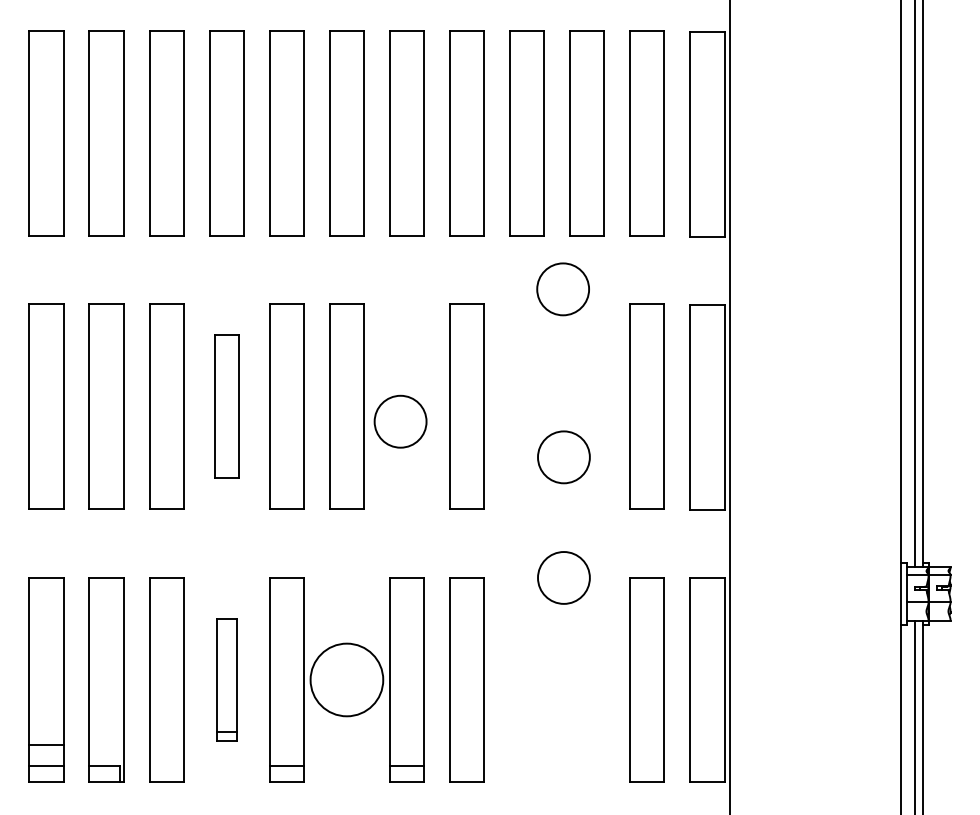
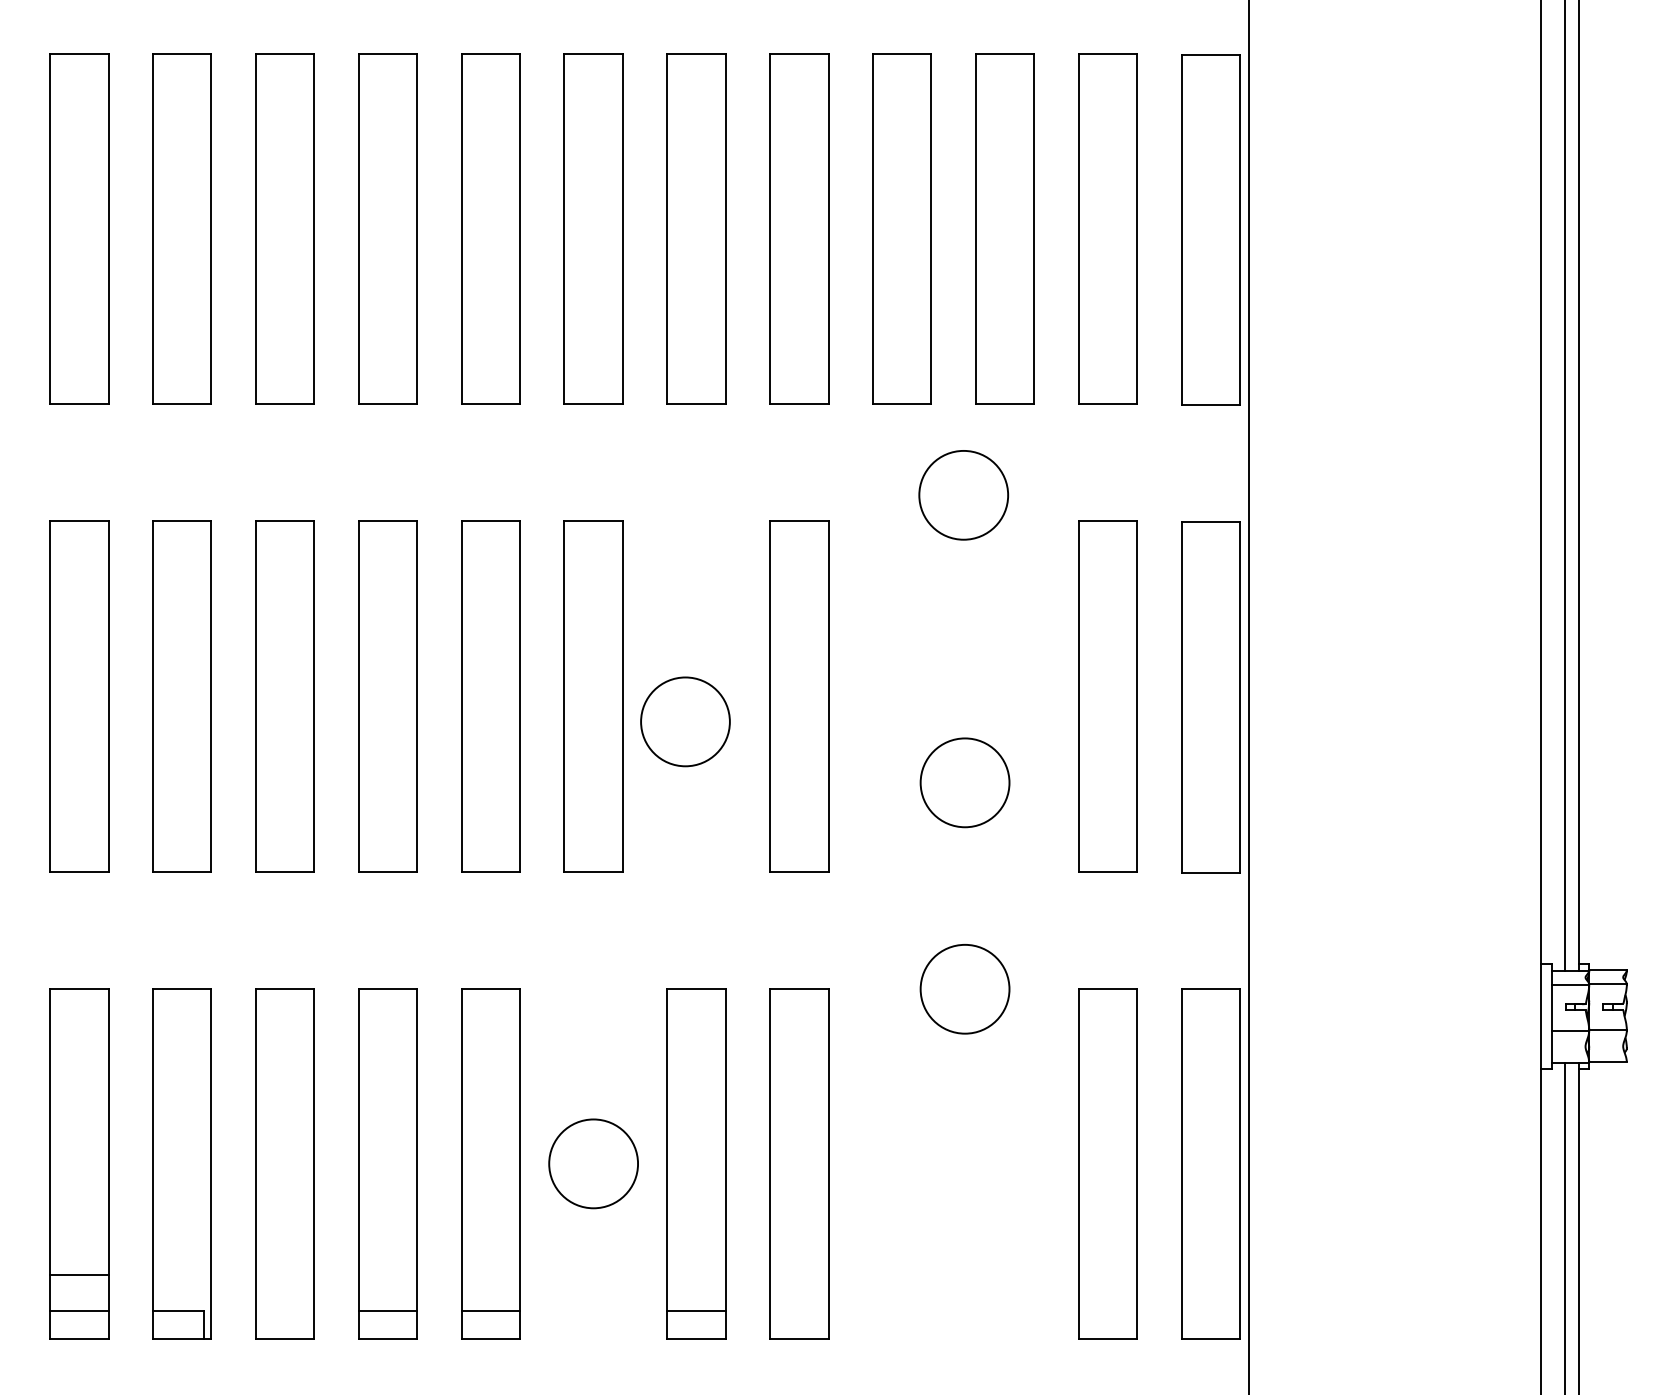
part: (226, 406) -> (387, 695), size x1.43
part: (226, 679) -> (387, 1163), size x1.67
circle: (346, 679) -> (592, 1163), size x0.71

